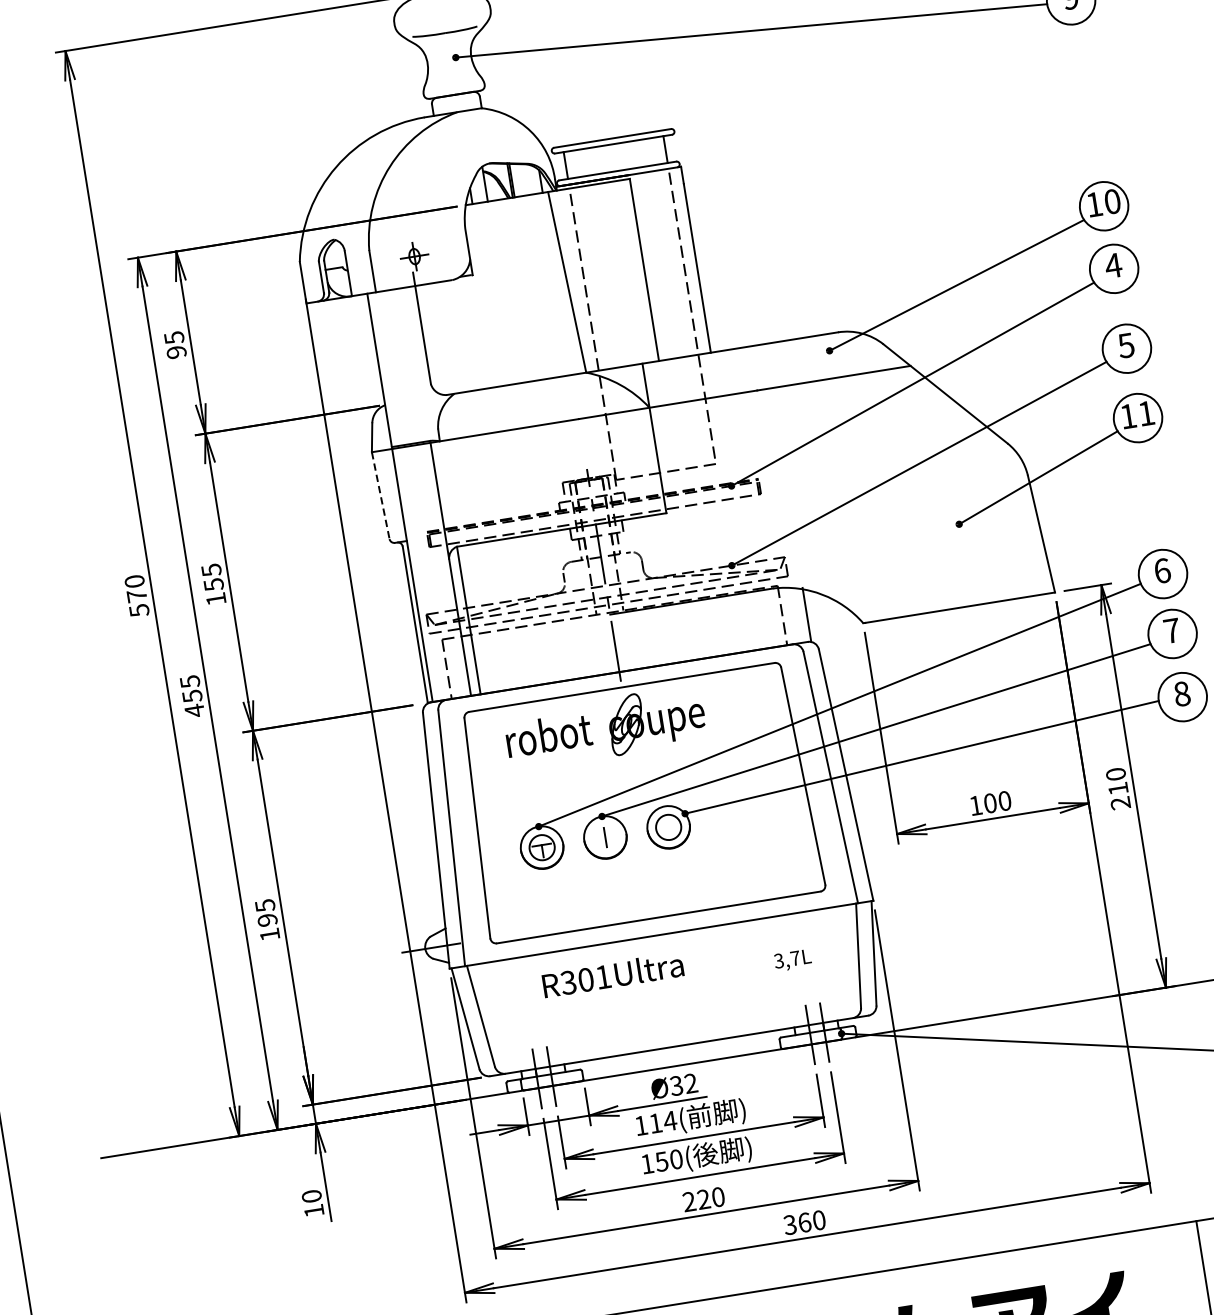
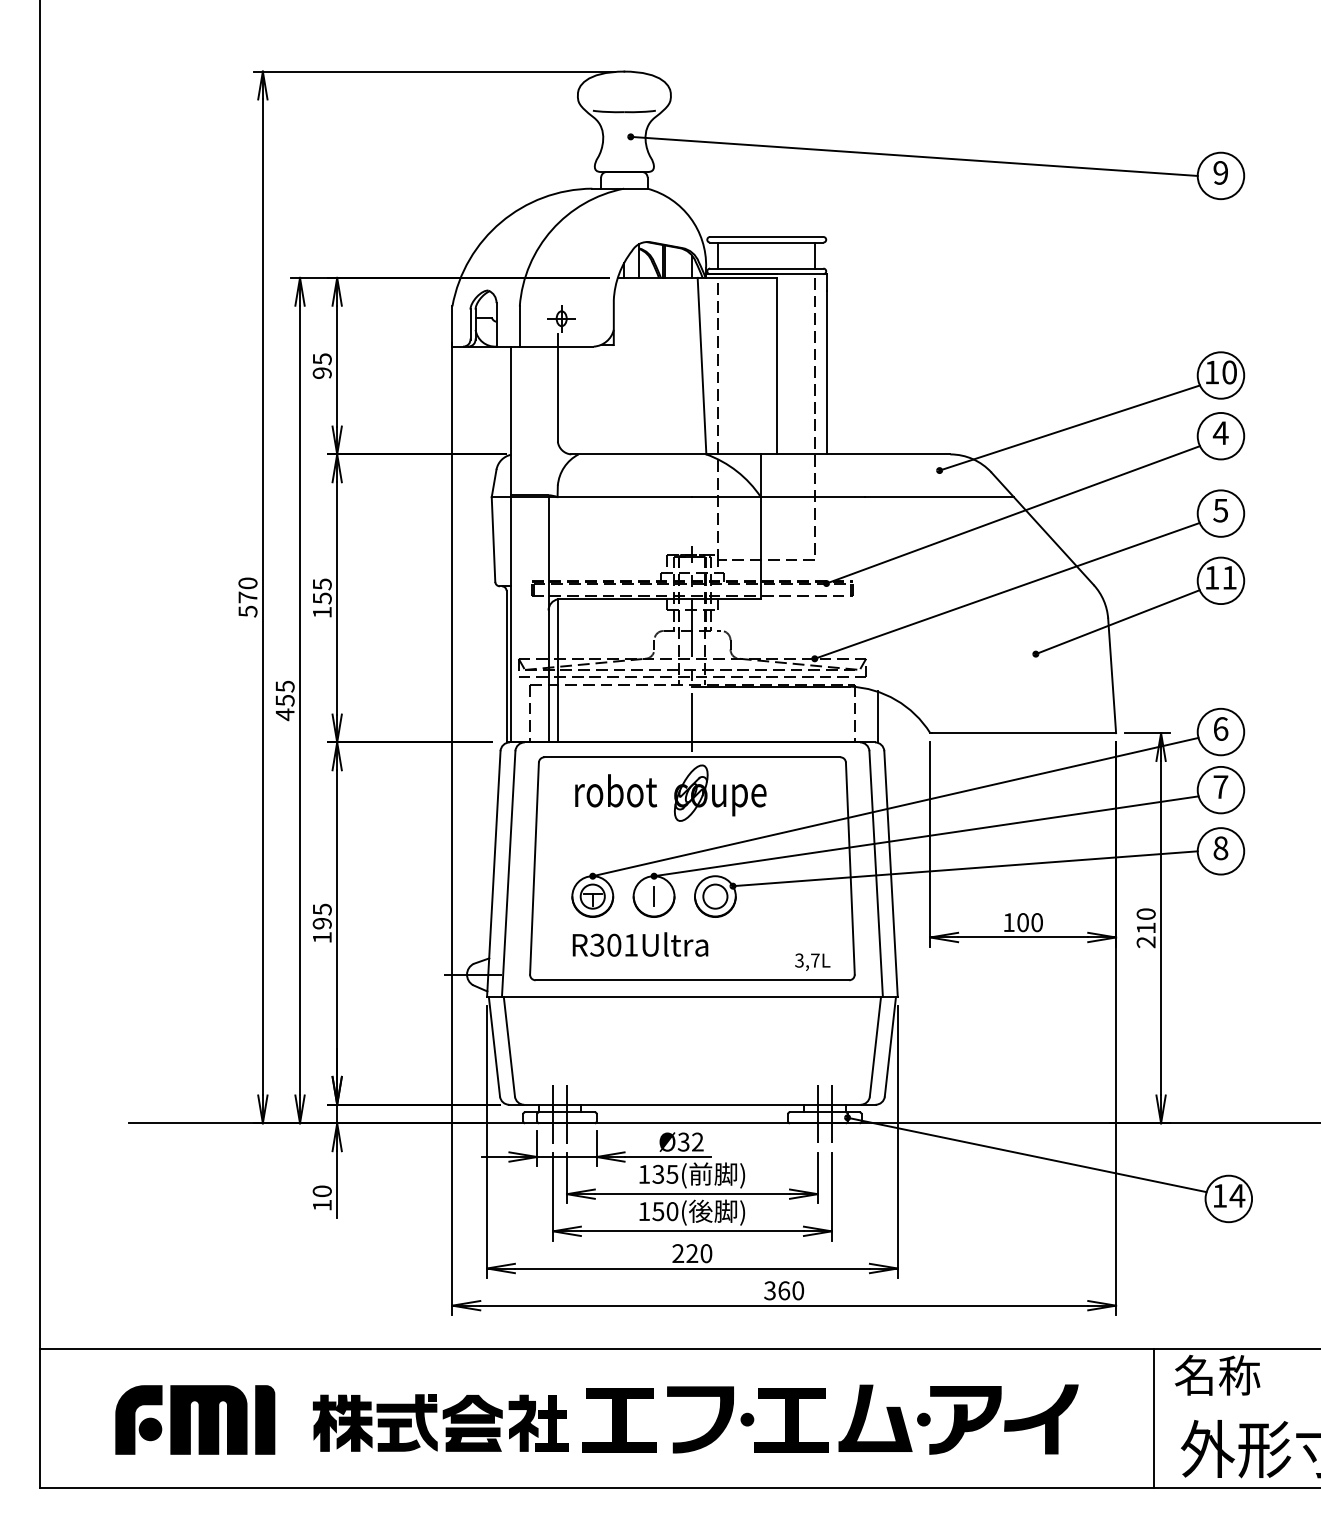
line: (380, 496) -> (493, 540), dashed -> solid
text: (792, 959) -> (812, 961), moved
text: (613, 974) -> (640, 944), moved
text: (662, 1121) -> (665, 1173), 114( -> 135(

